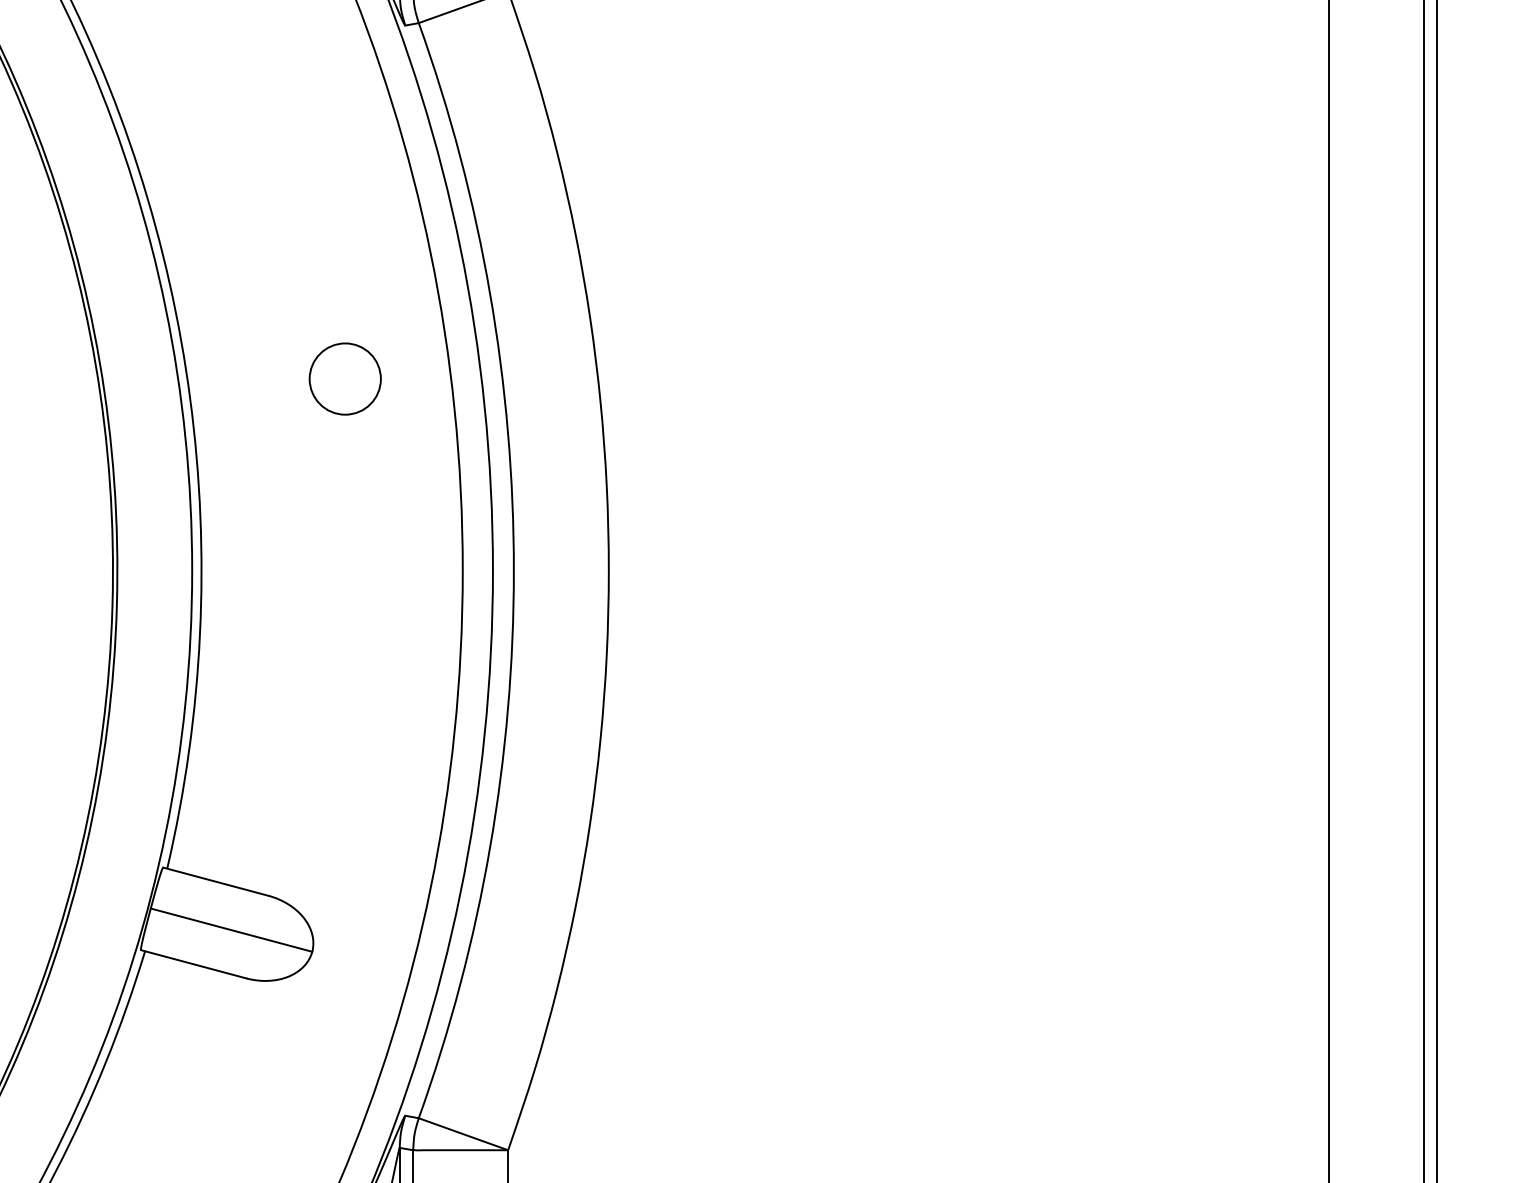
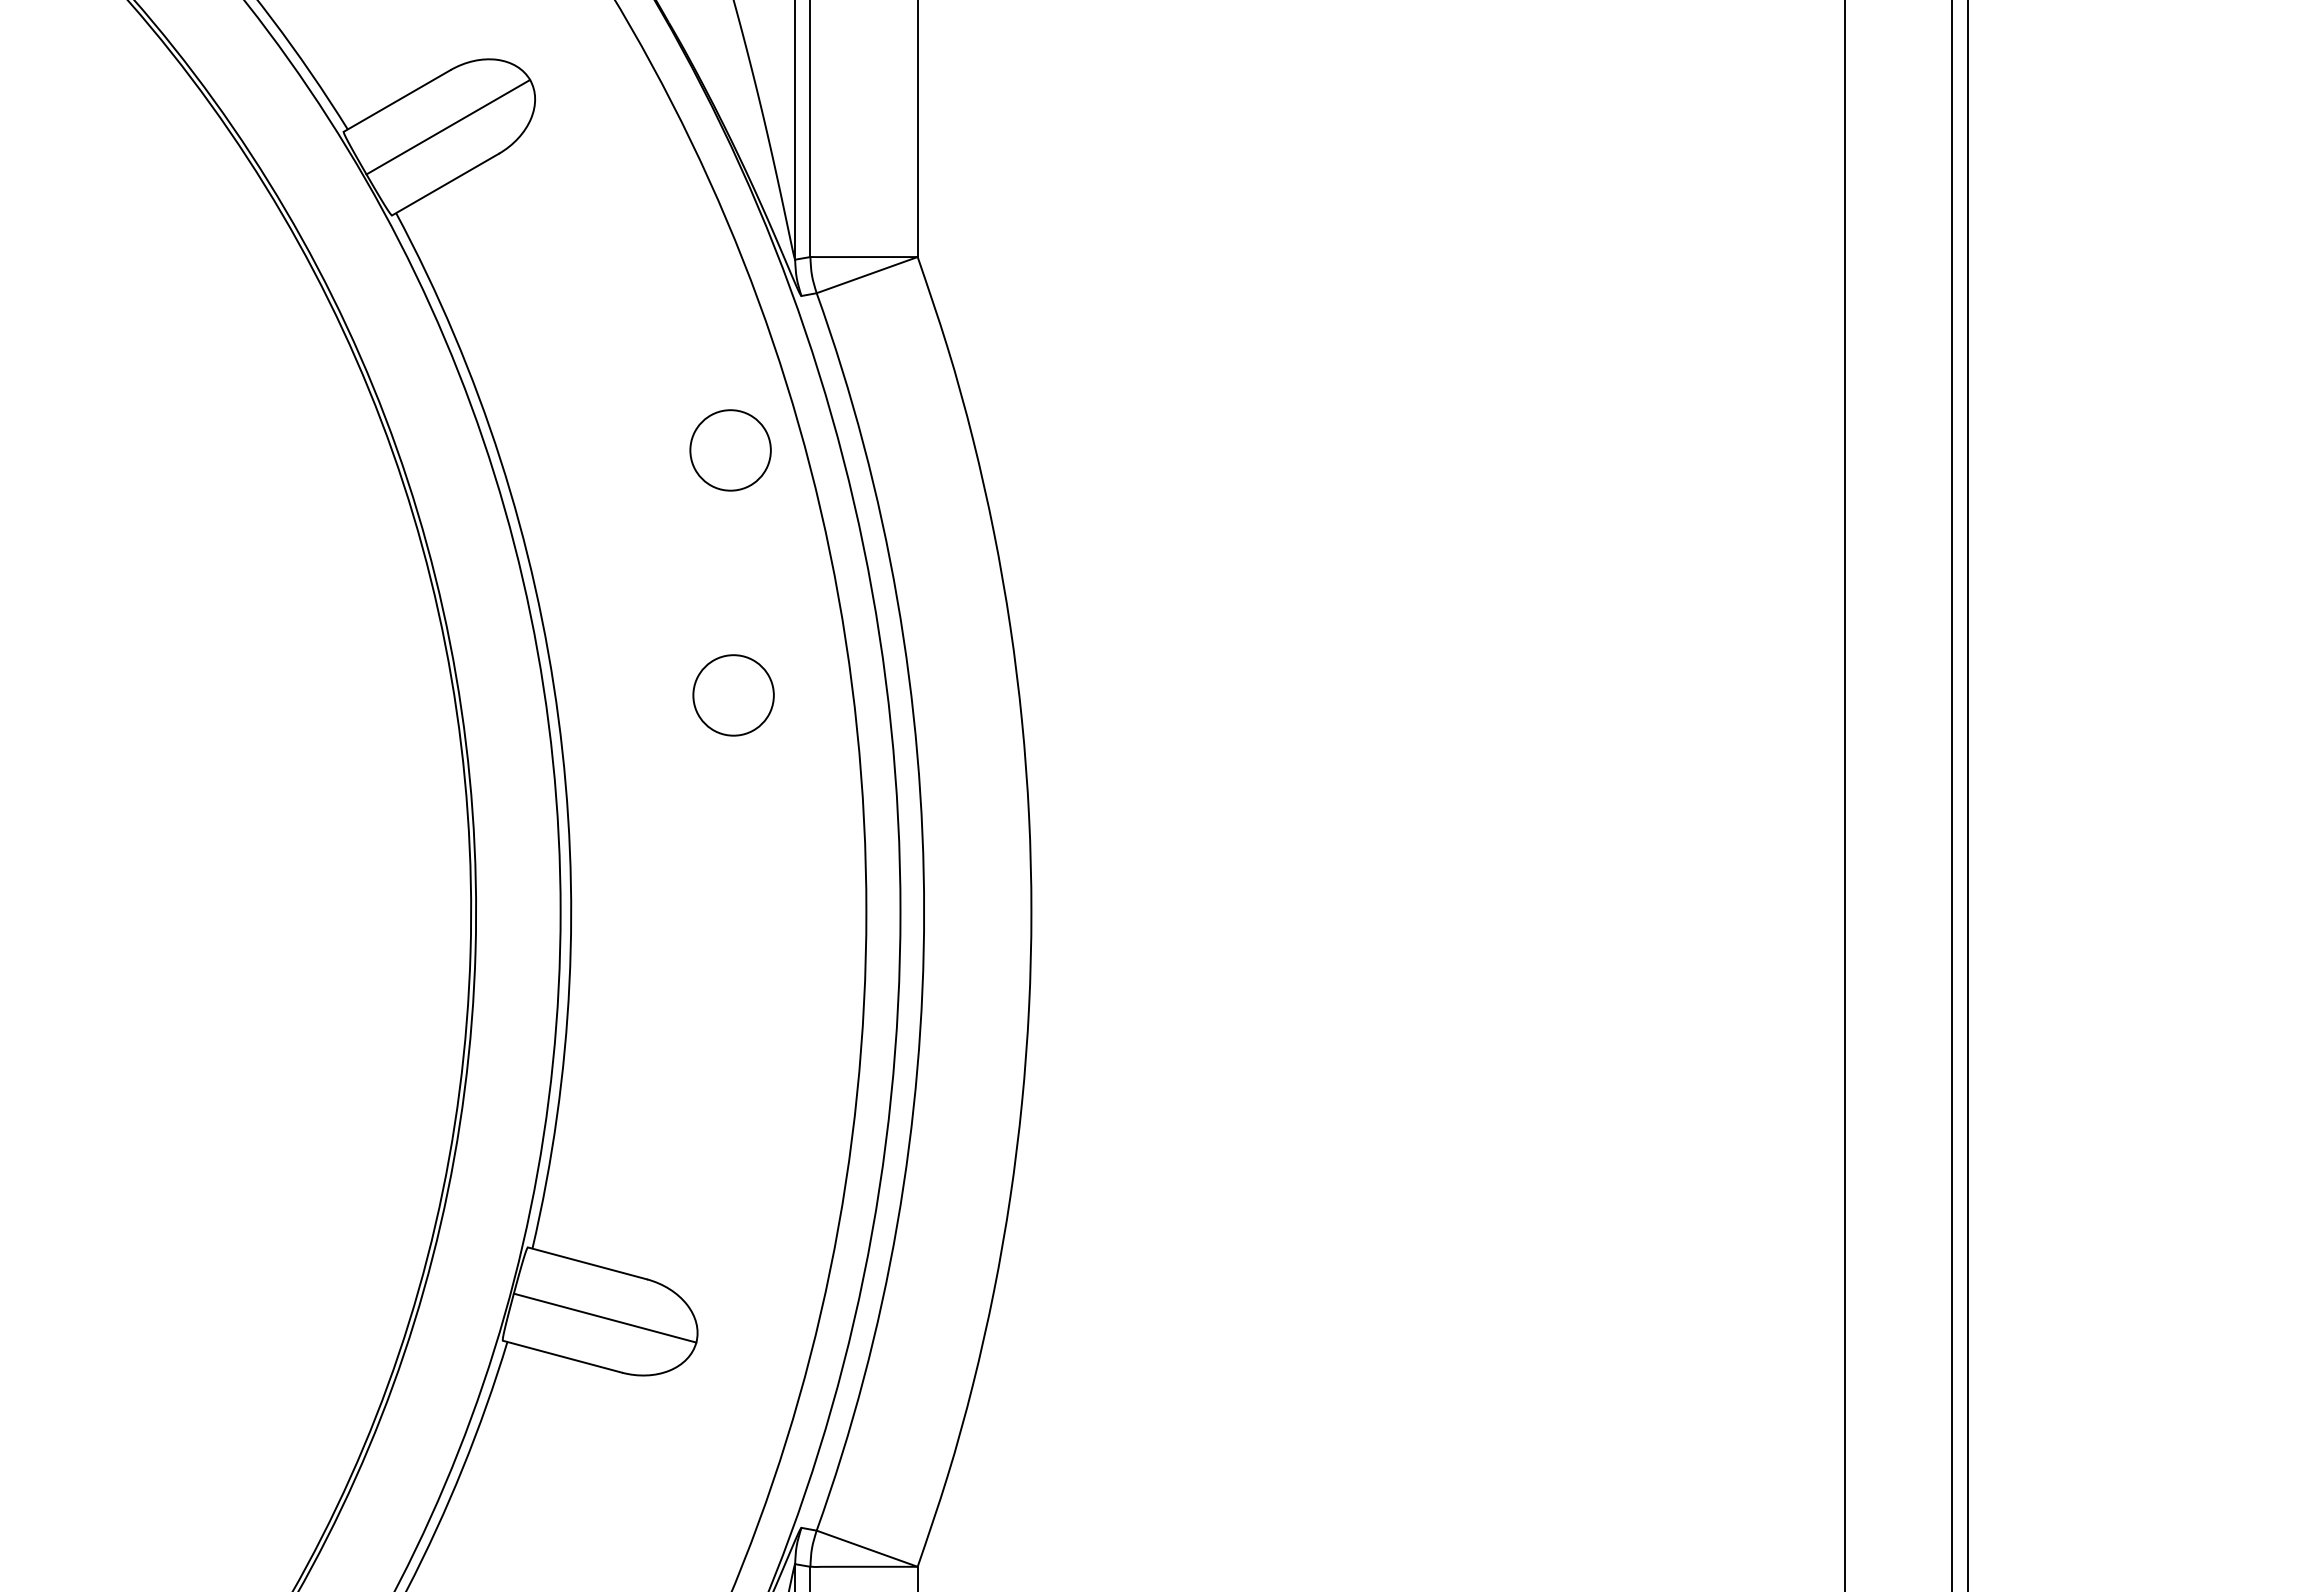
circle: (342, 162) -> (730, 450), added

